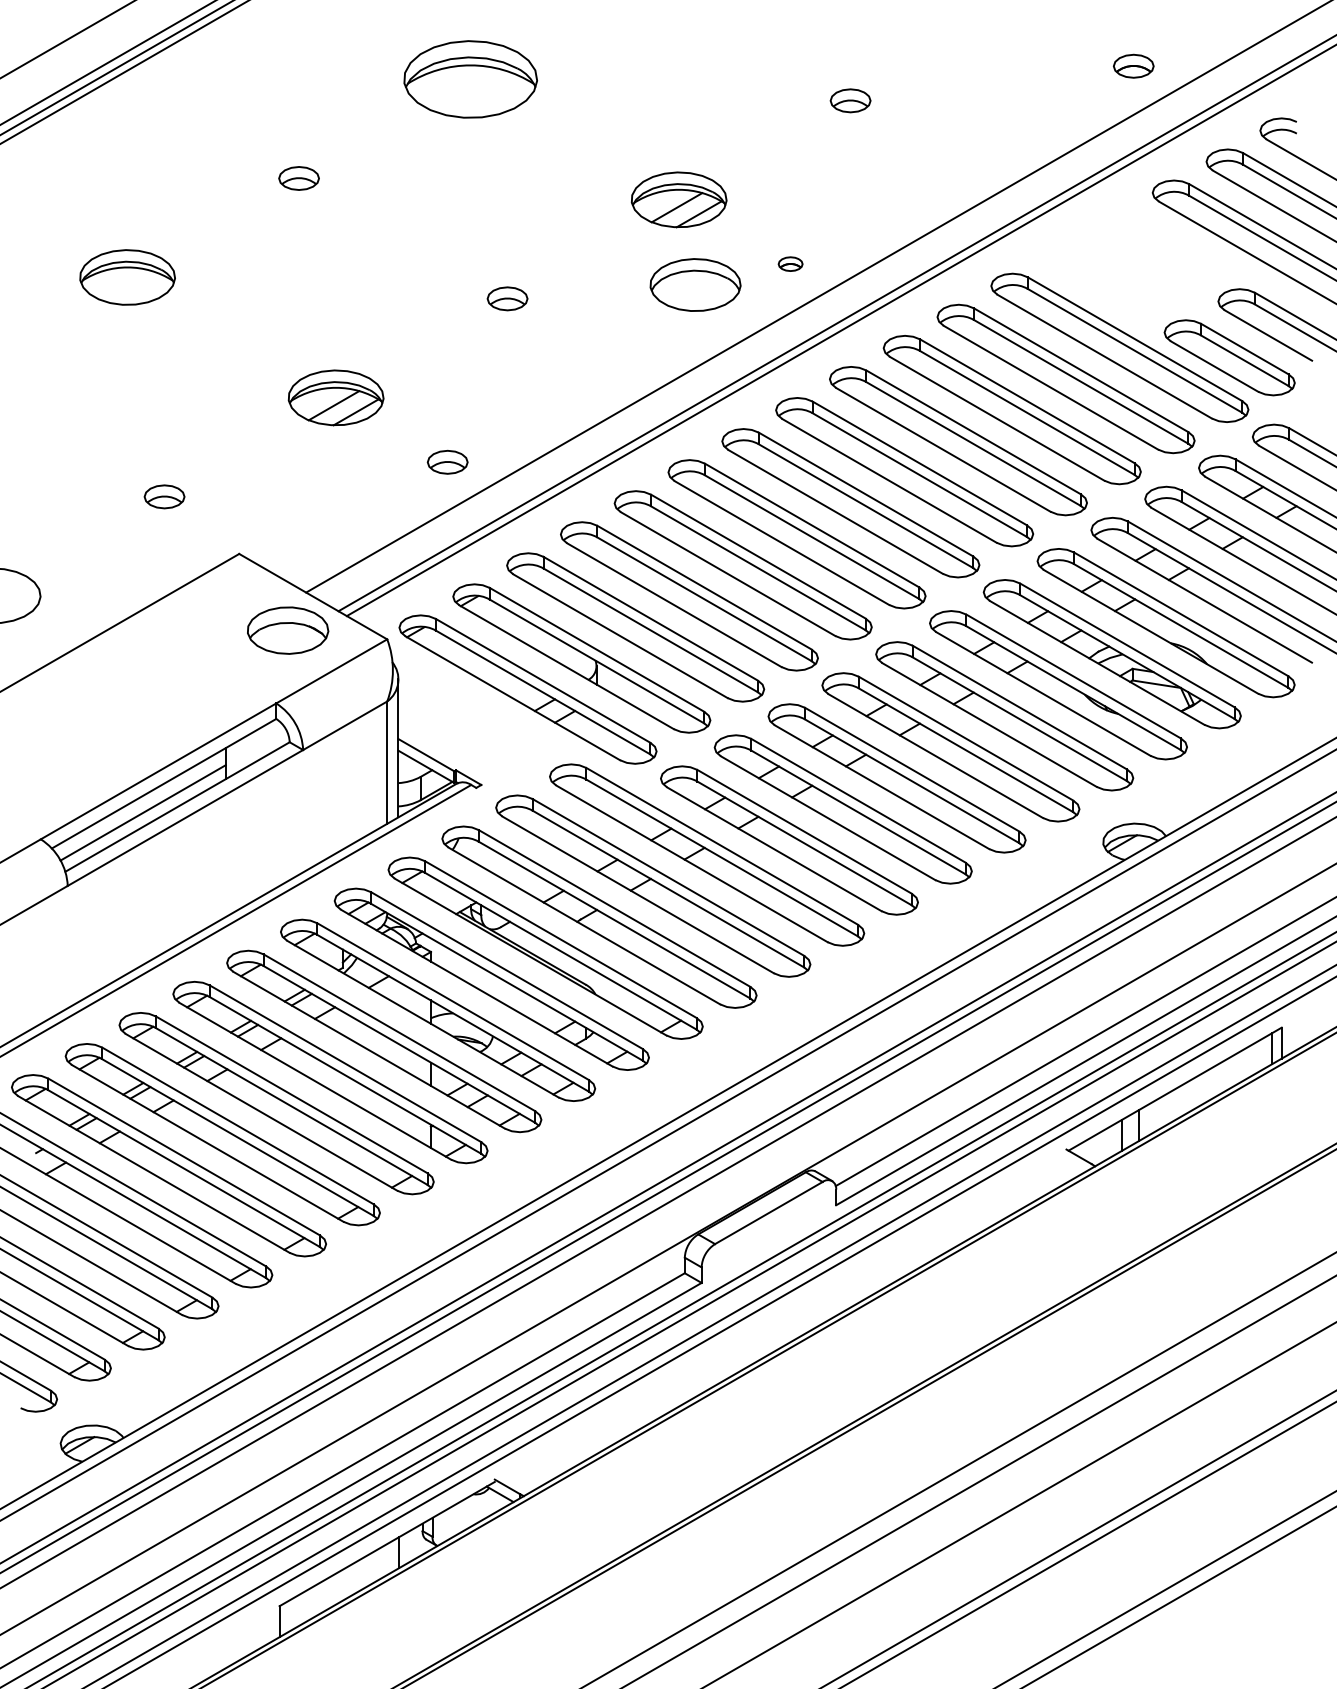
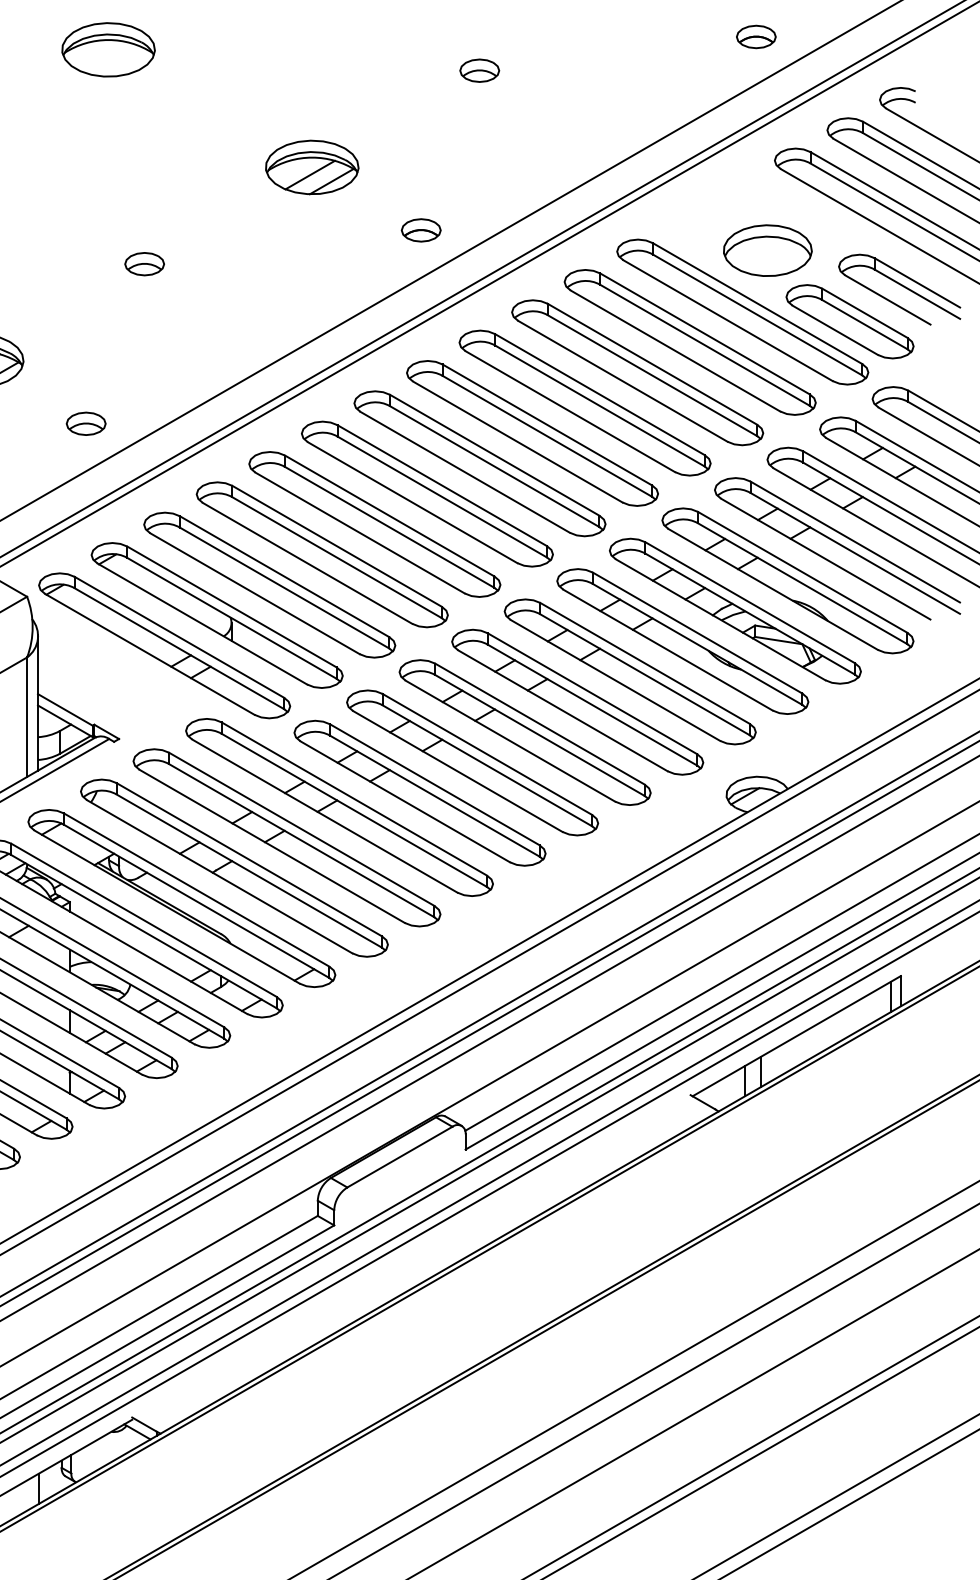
part: (470, 79) -> (108, 49), size x0.71
part: (790, 263) -> (421, 229), size x1.67
part: (695, 284) -> (767, 250), moved

